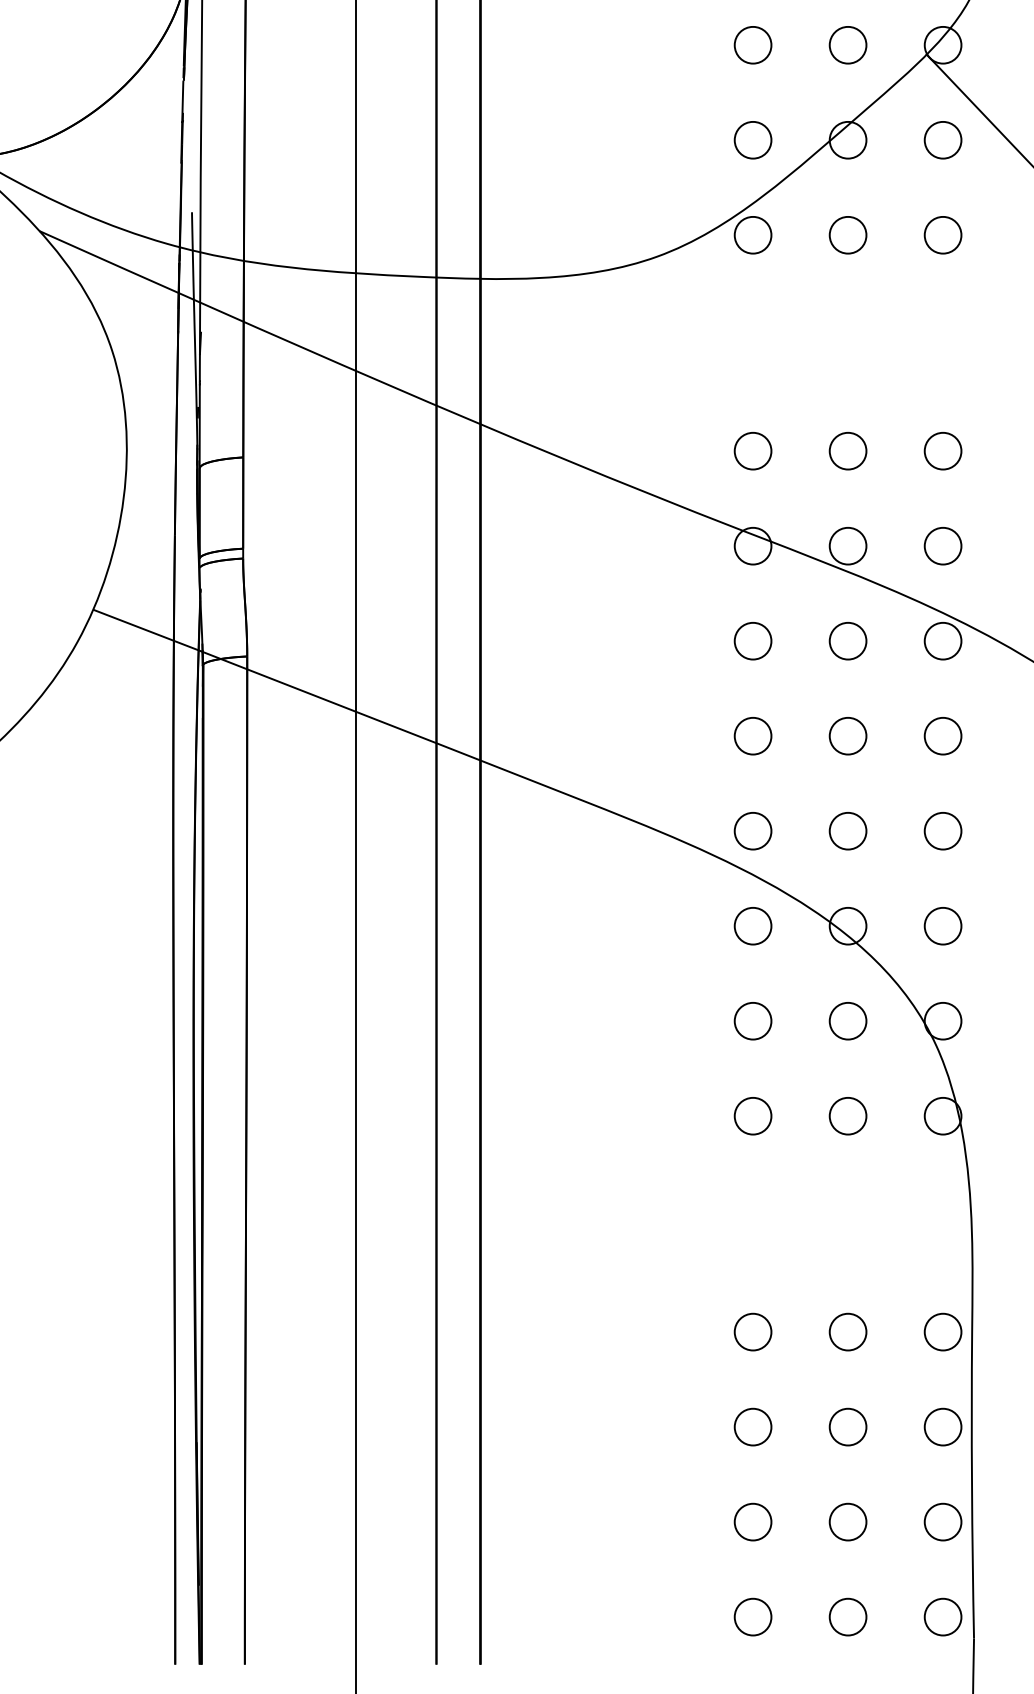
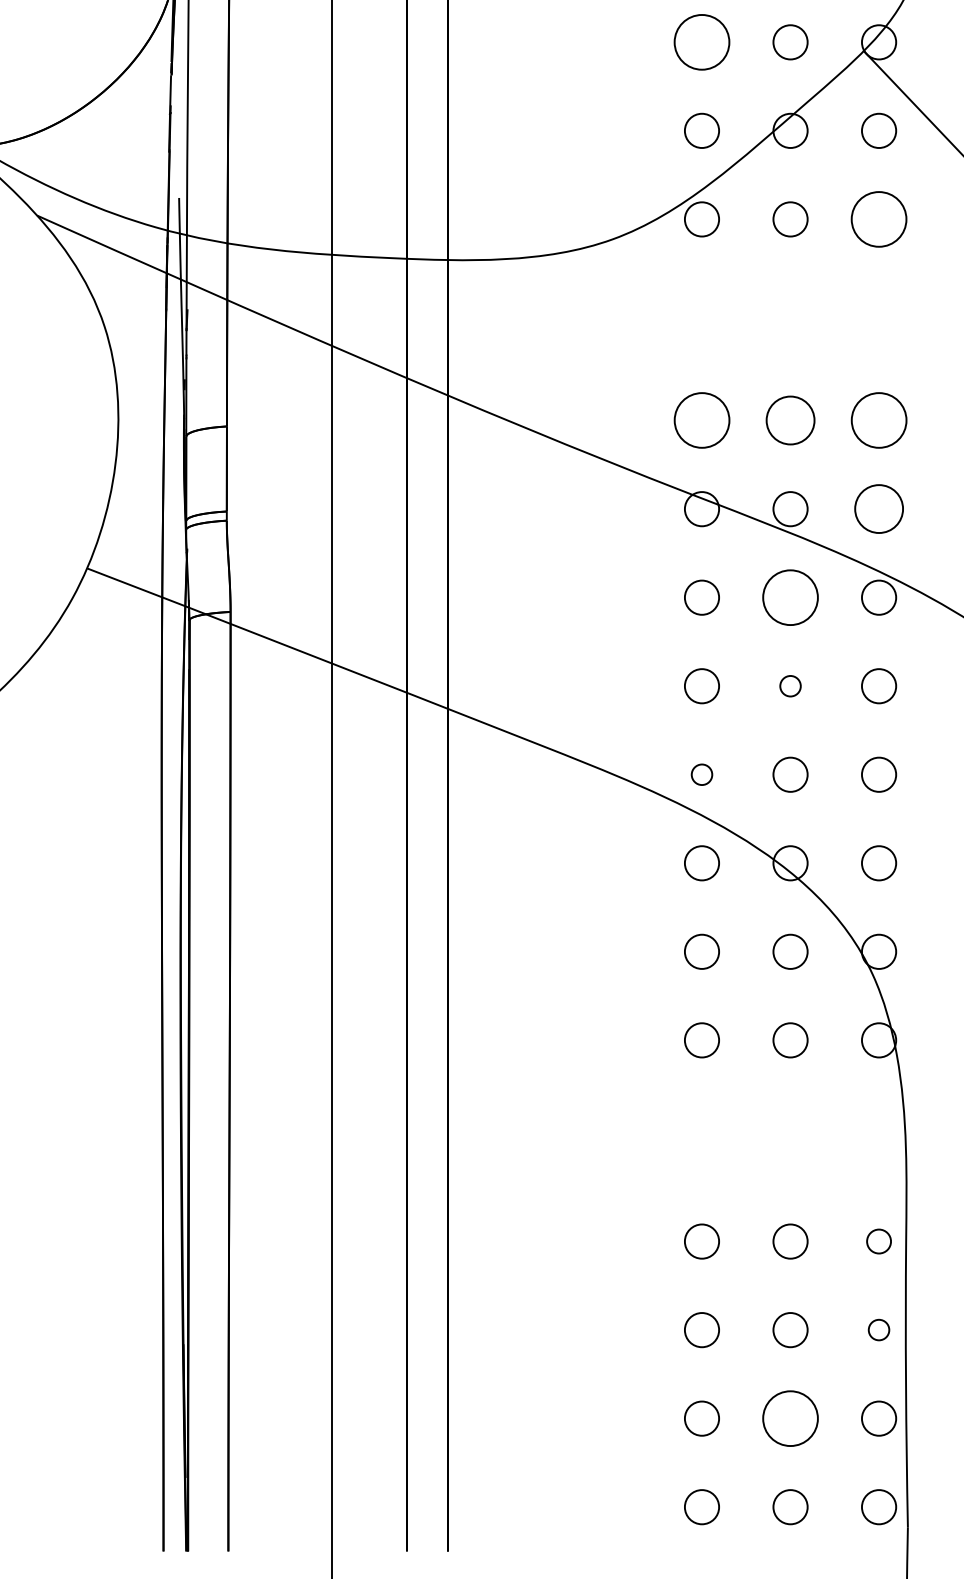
circle: (752, 44) -> (701, 41), size x1.6
circle: (942, 234) -> (878, 218), size x1.6
circle: (752, 451) -> (701, 420), size x1.6
circle: (847, 451) -> (789, 420), size x1.4
circle: (942, 451) -> (878, 420), size x1.6
circle: (942, 546) -> (878, 509), size x1.4
circle: (847, 640) -> (789, 597), size x1.6
circle: (847, 735) -> (789, 685), size x0.6
circle: (752, 830) -> (701, 774), size x0.6
circle: (942, 1331) -> (878, 1241), size x0.7
circle: (942, 1426) -> (878, 1329), size x0.6
circle: (847, 1521) -> (789, 1418), size x1.6

